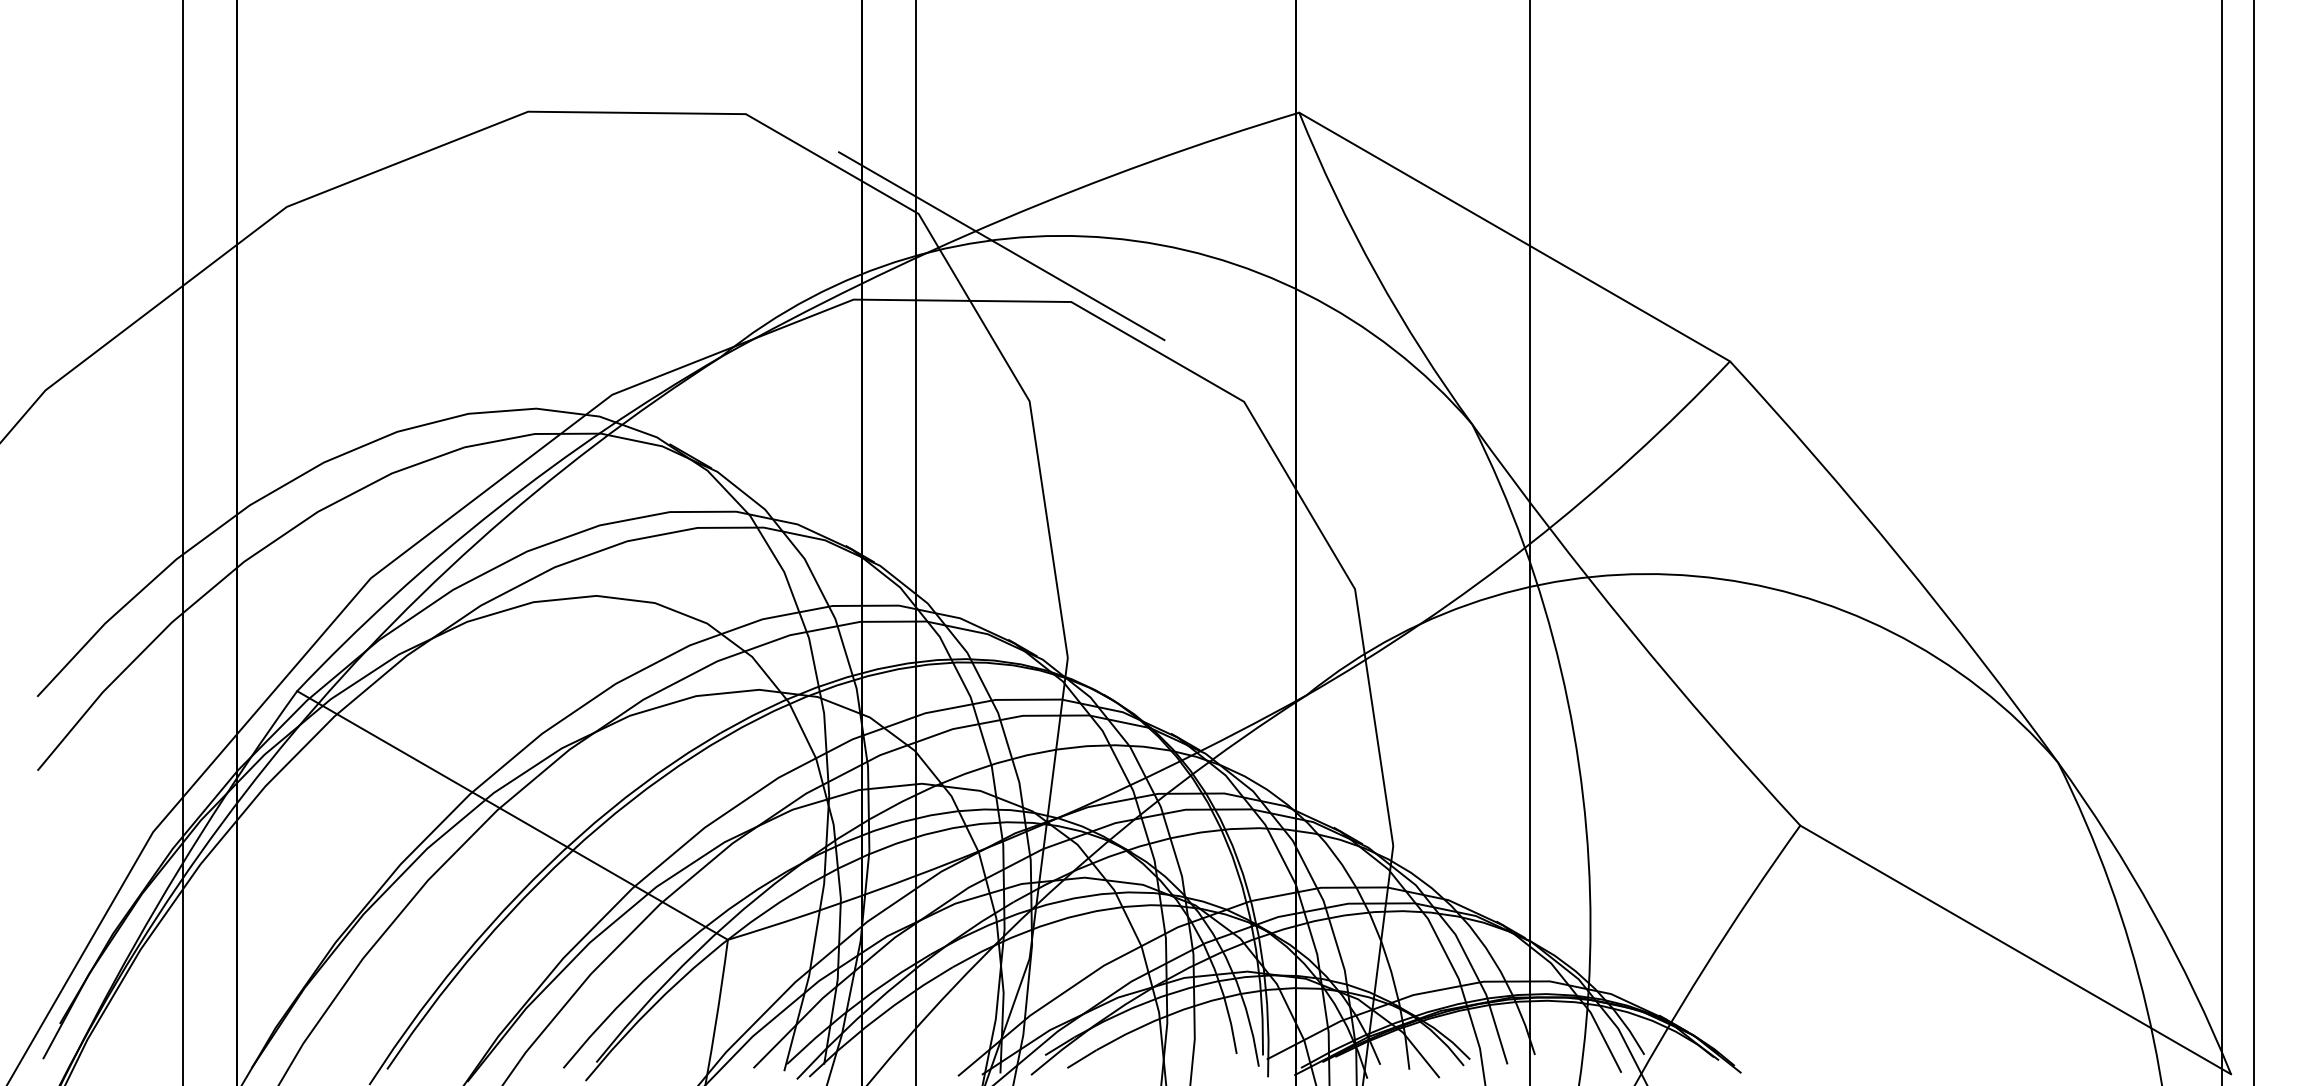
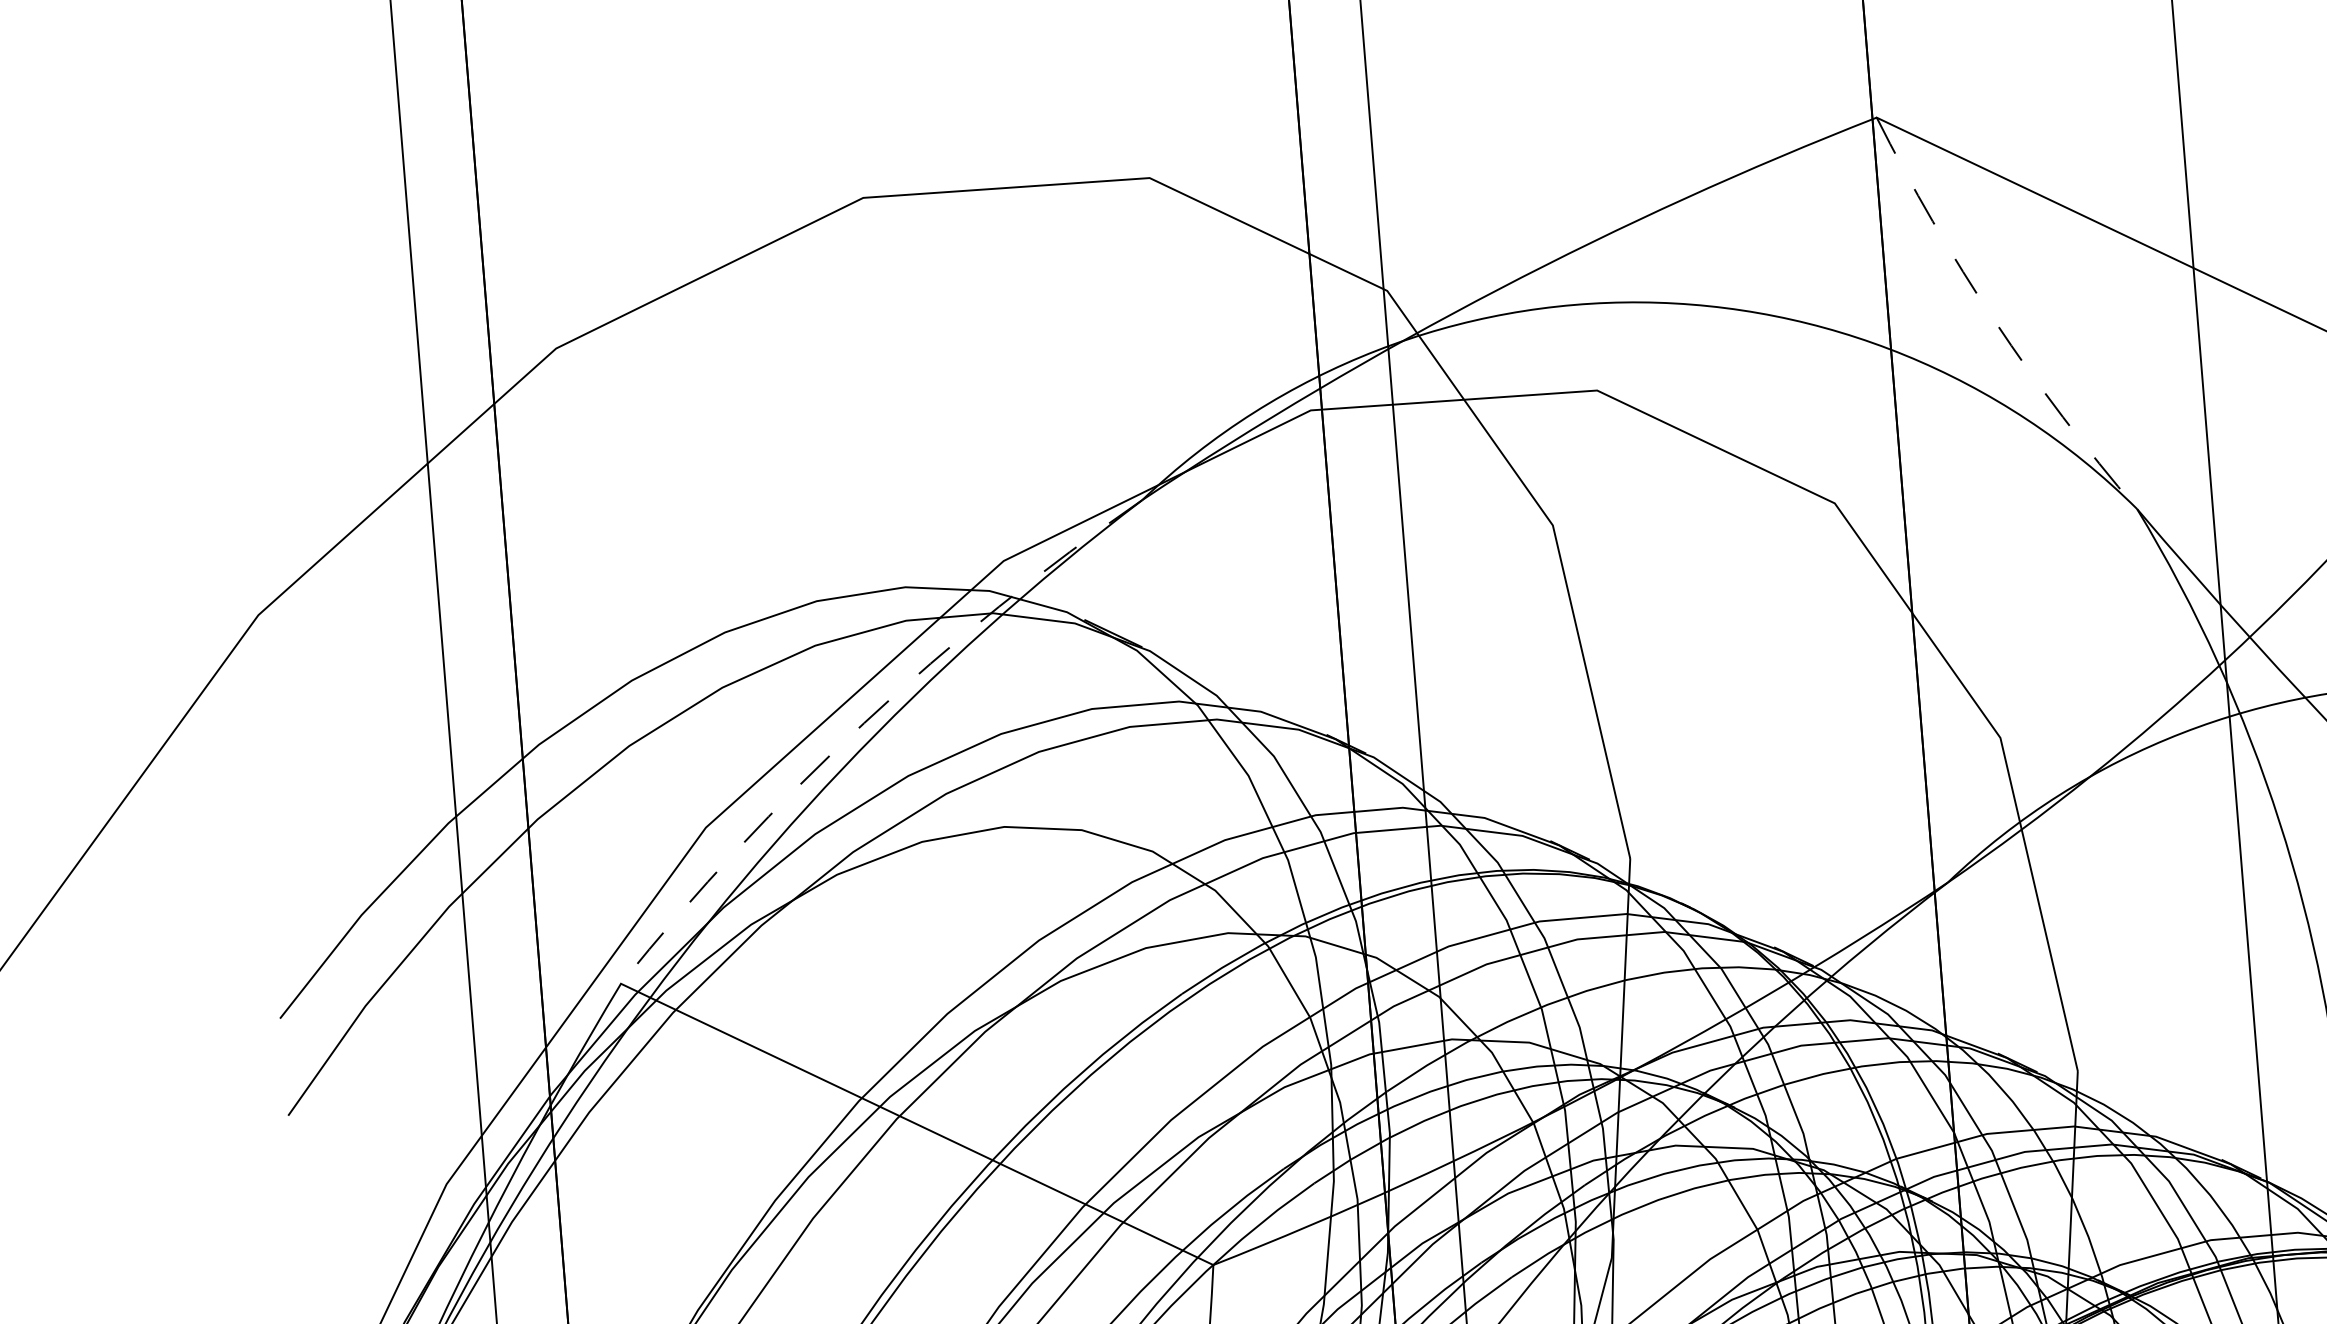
line: (1001, 246) -> (1499, 324), removed
arc: (1376, 273) -> (1995, 320), solid -> dashed
arc: (496, 508) -> (863, 722), solid -> dashed

